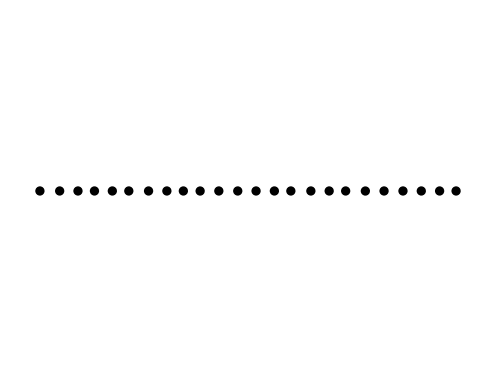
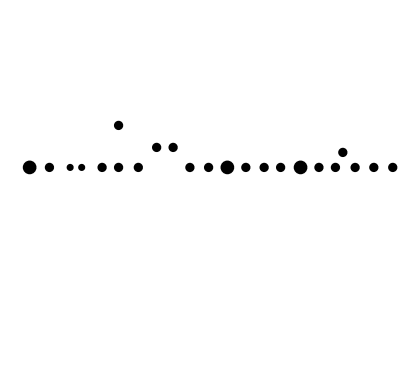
part: (128, 148) -> (118, 124), added
part: (352, 175) -> (342, 151), added
part: (39, 190) -> (29, 166), size x1.6
part: (85, 190) -> (75, 166), size x0.7
part: (174, 190) -> (164, 146), moved
part: (237, 190) -> (227, 166), size x1.6
part: (310, 190) -> (300, 166), size x1.6

